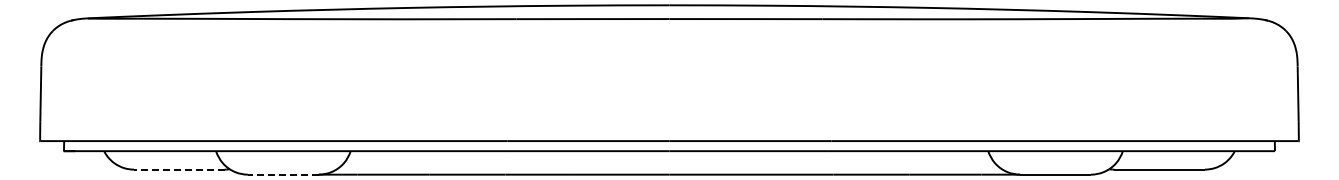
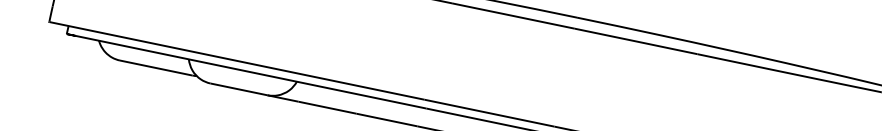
line: (178, 169) -> (155, 67), dashed -> solid
line: (282, 174) -> (238, 89), dashed -> solid

